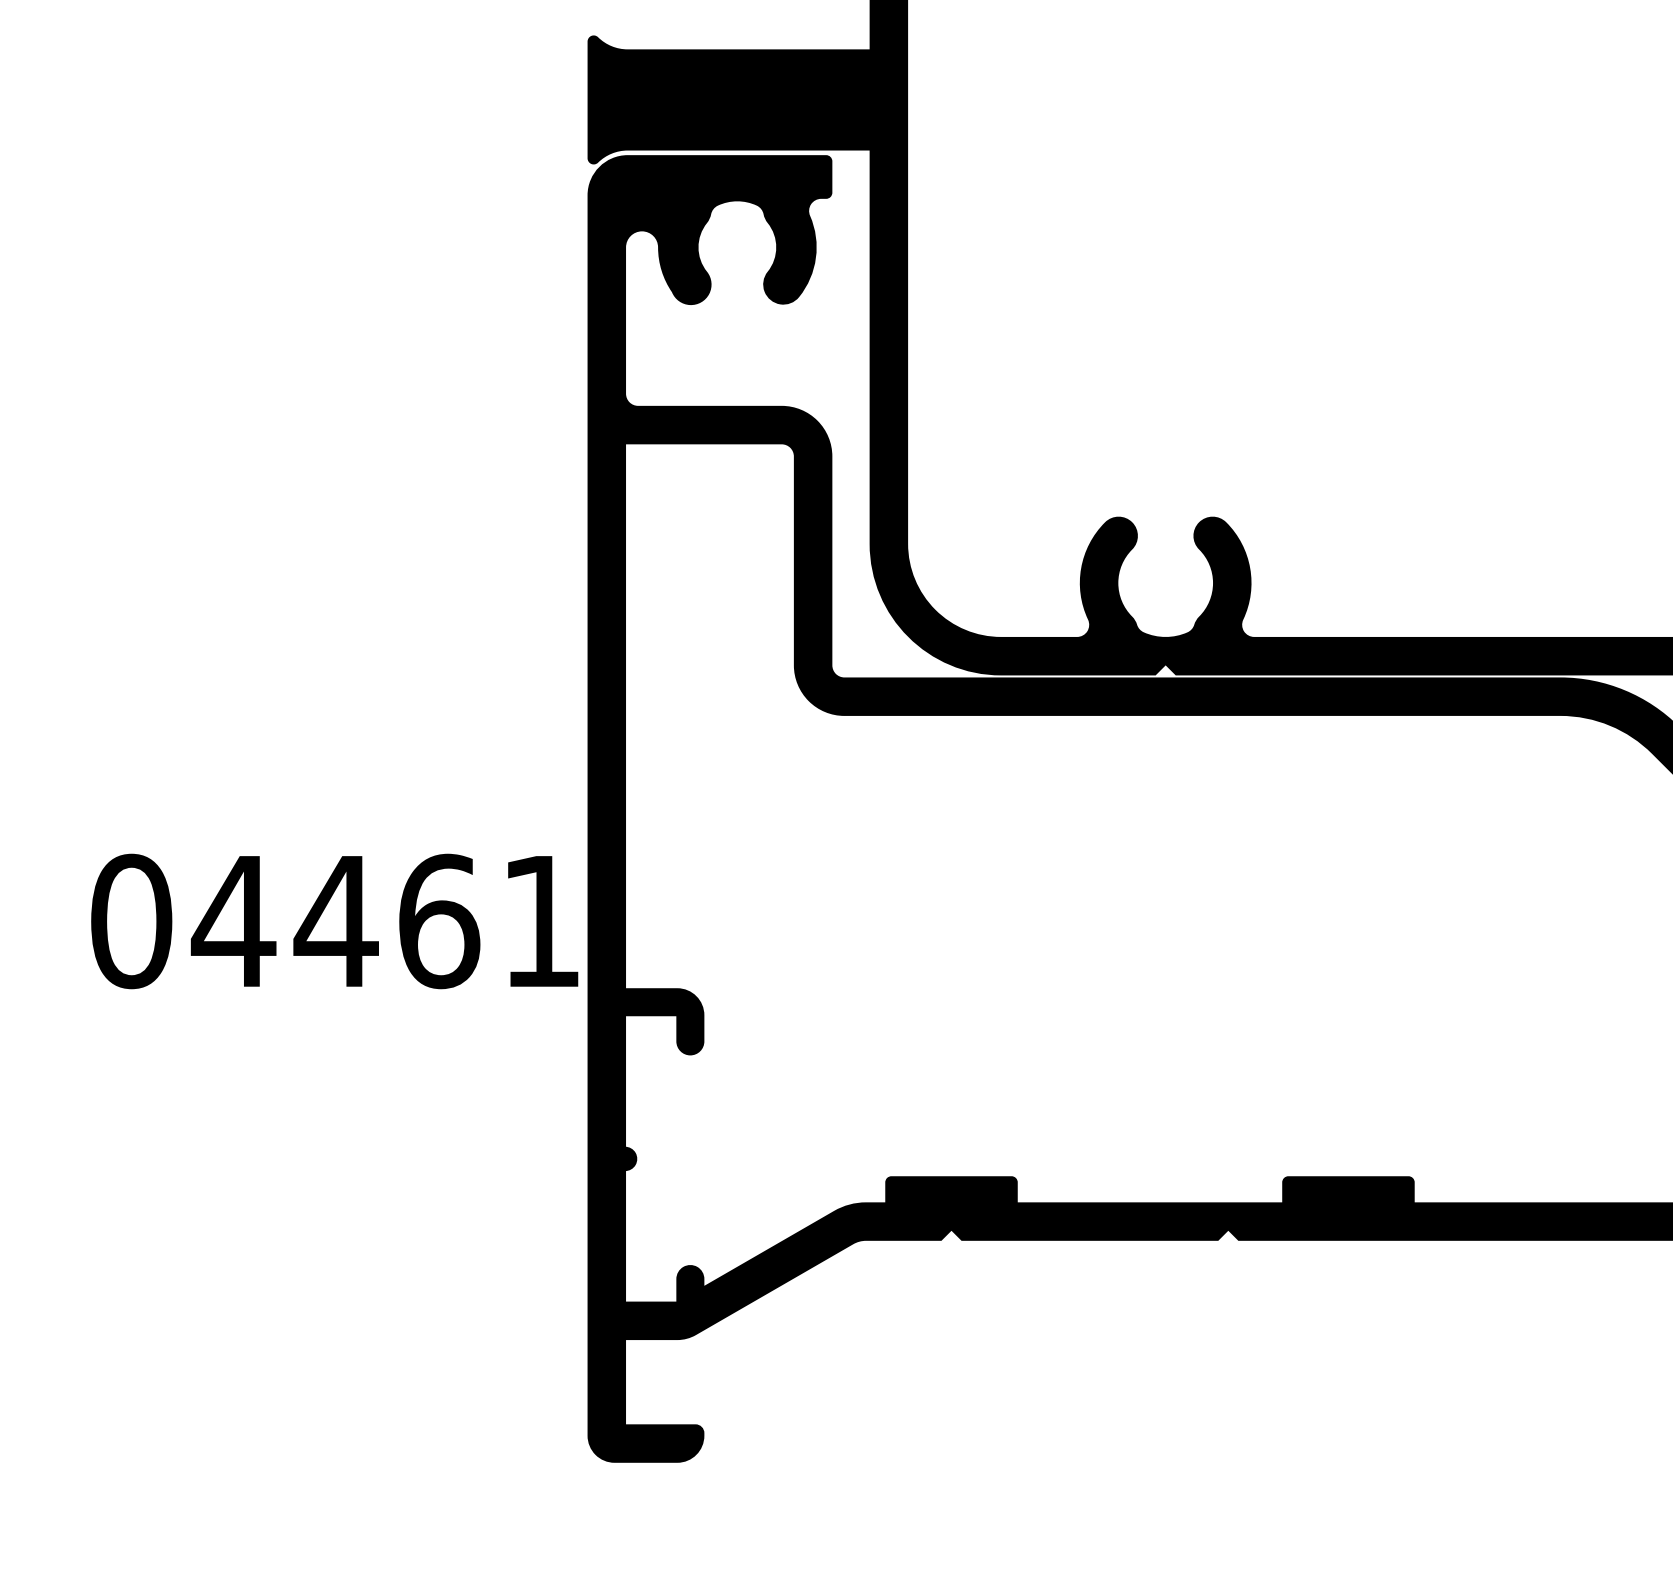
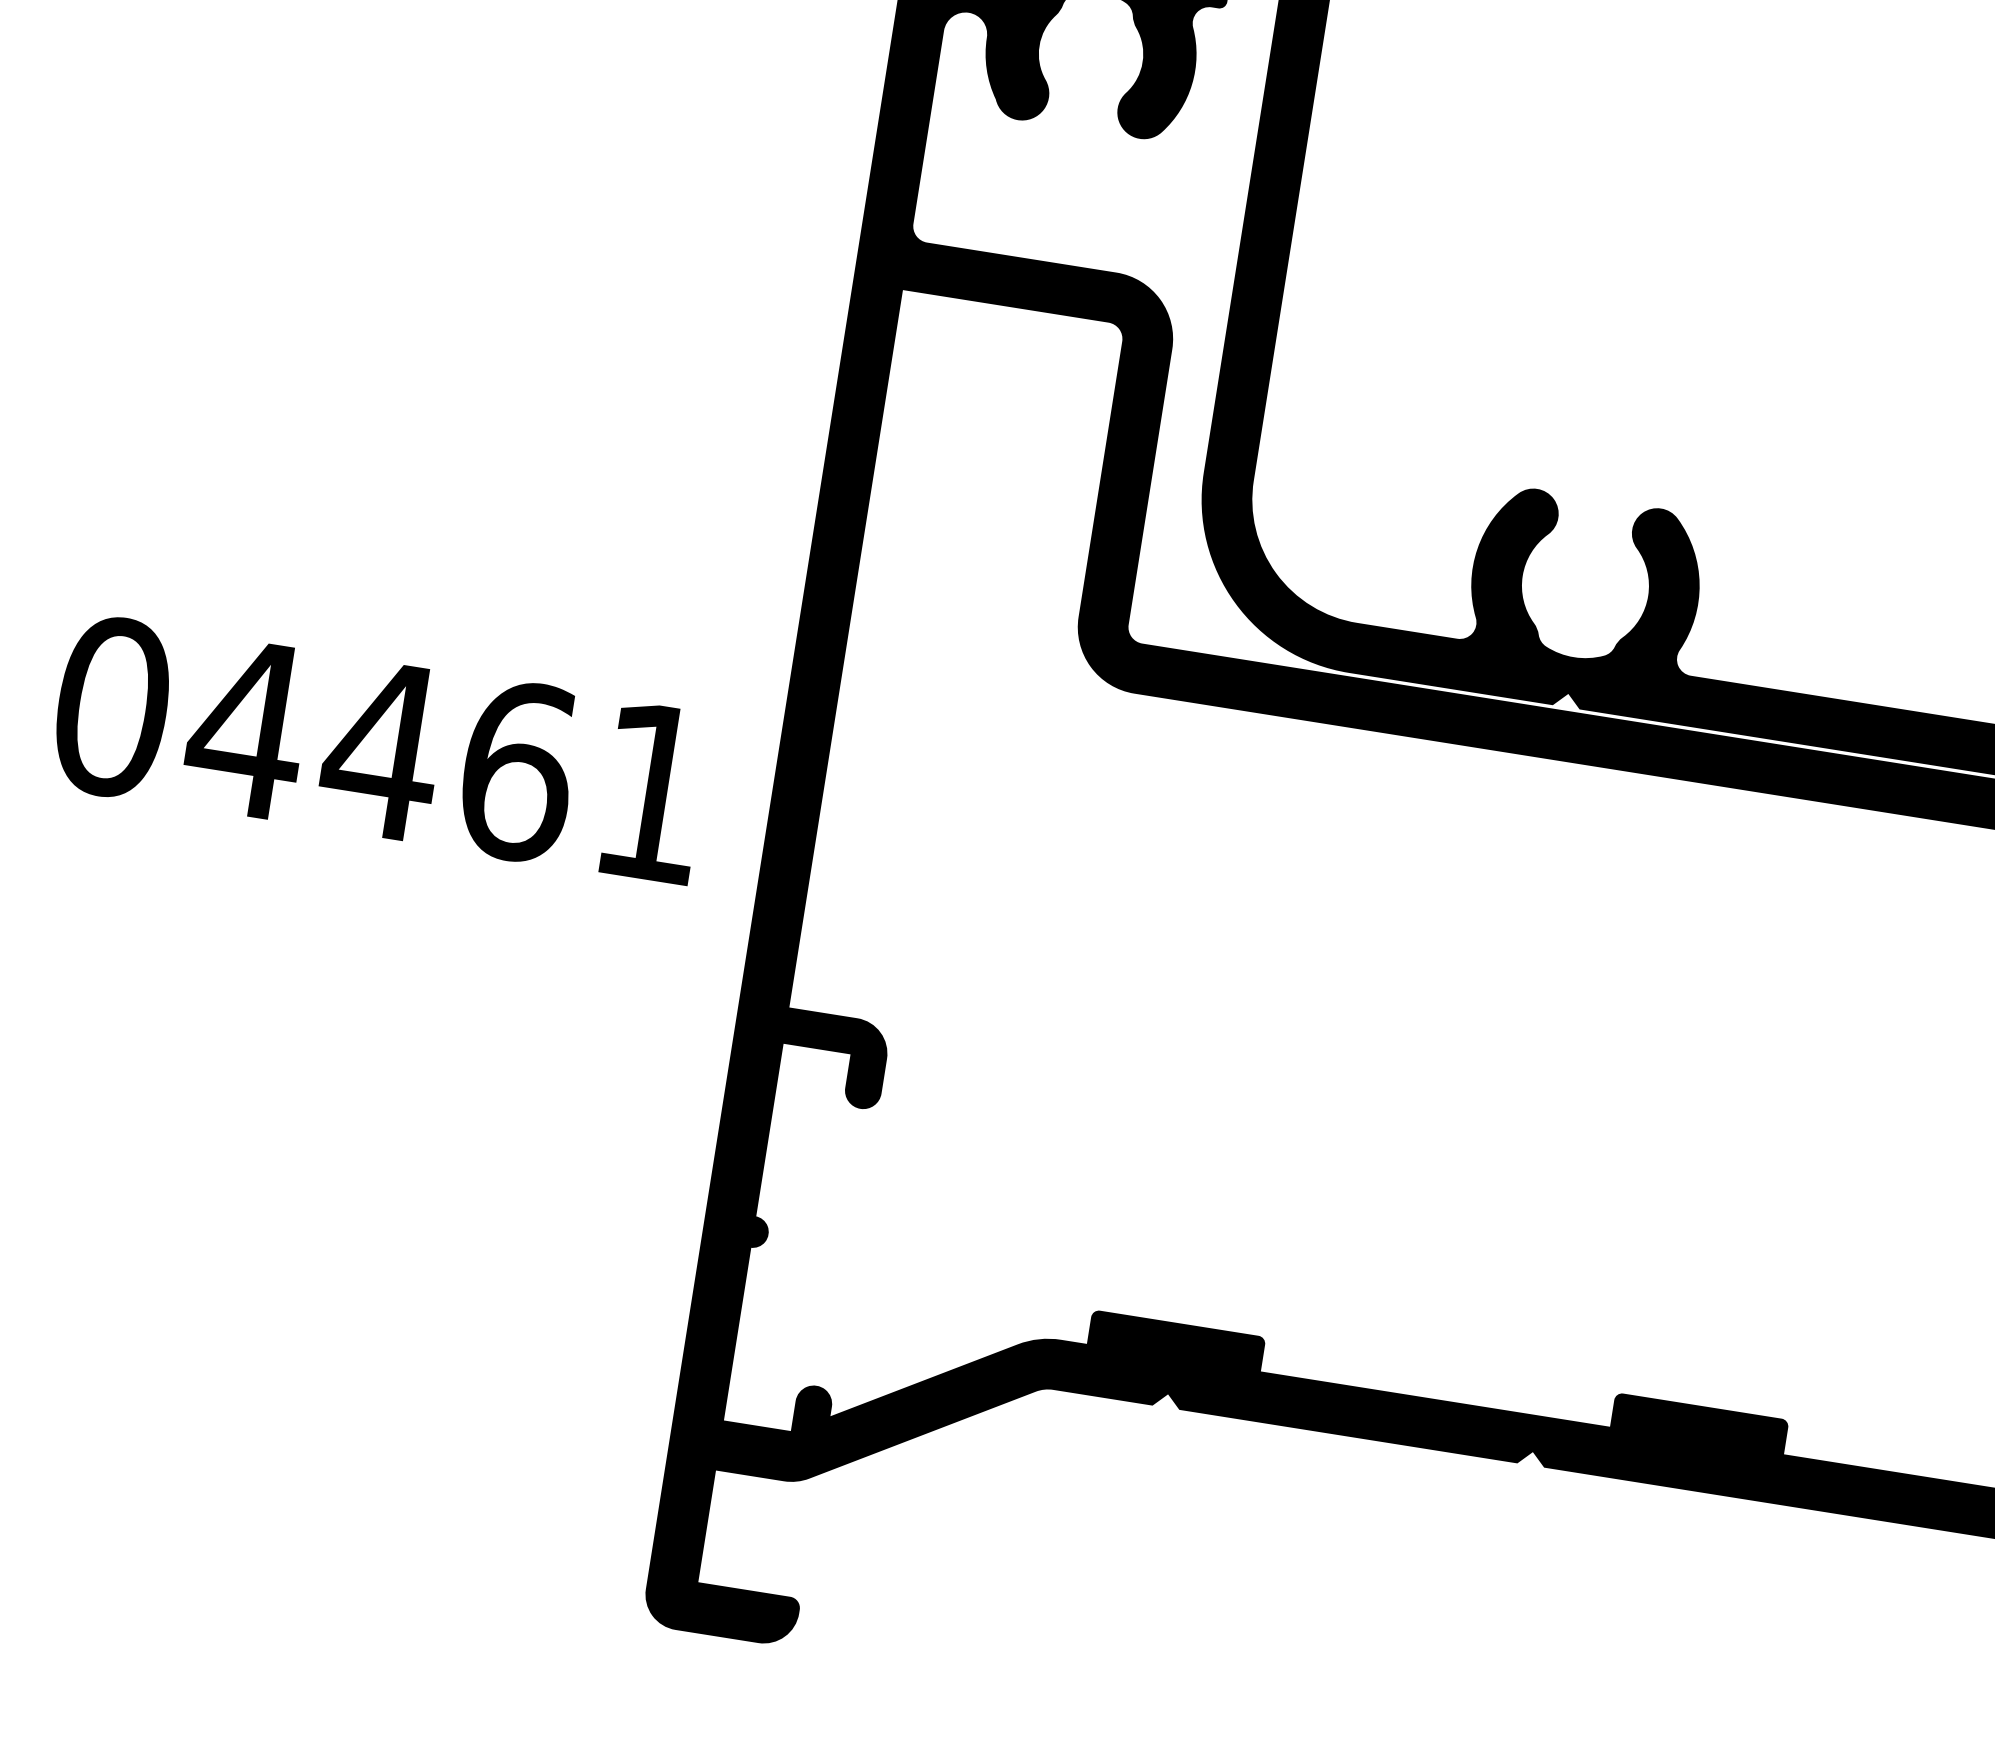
text: (334, 921) -> (379, 749), moved

